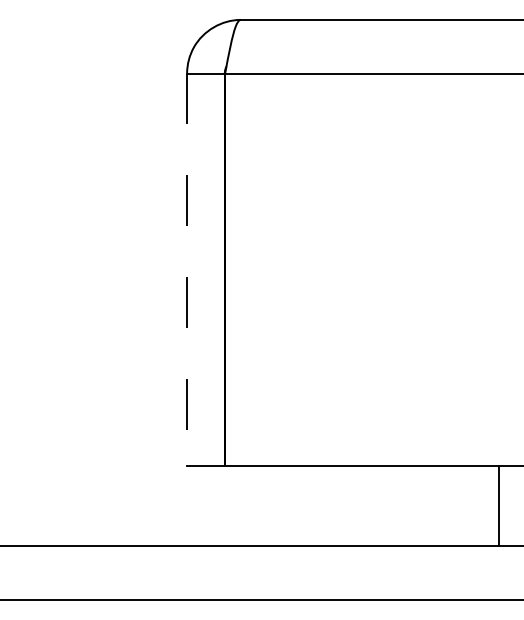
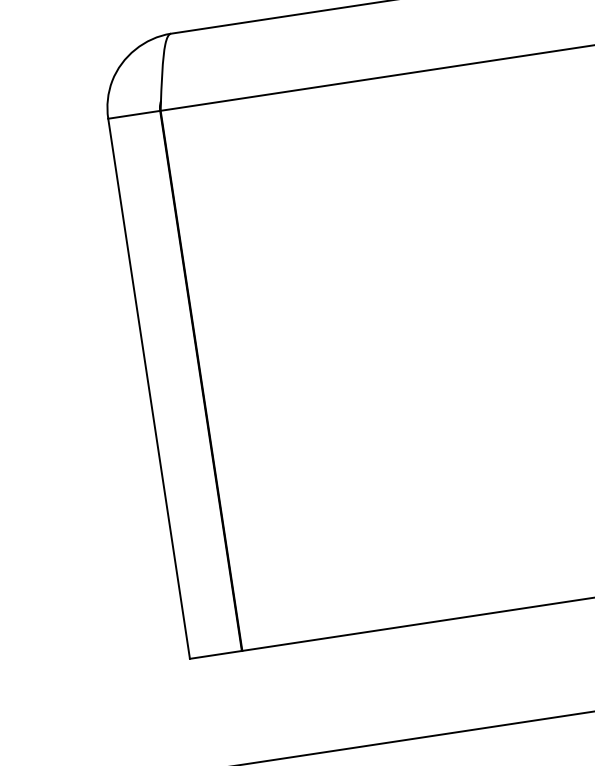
line: (187, 270) -> (149, 389), dashed -> solid

